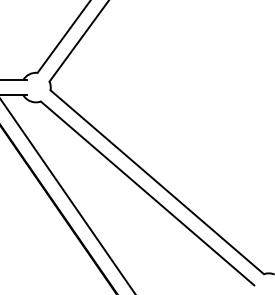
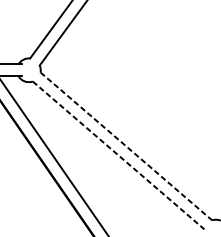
line: (157, 182) -> (126, 146), solid -> dashed
line: (147, 193) -> (118, 155), solid -> dashed

